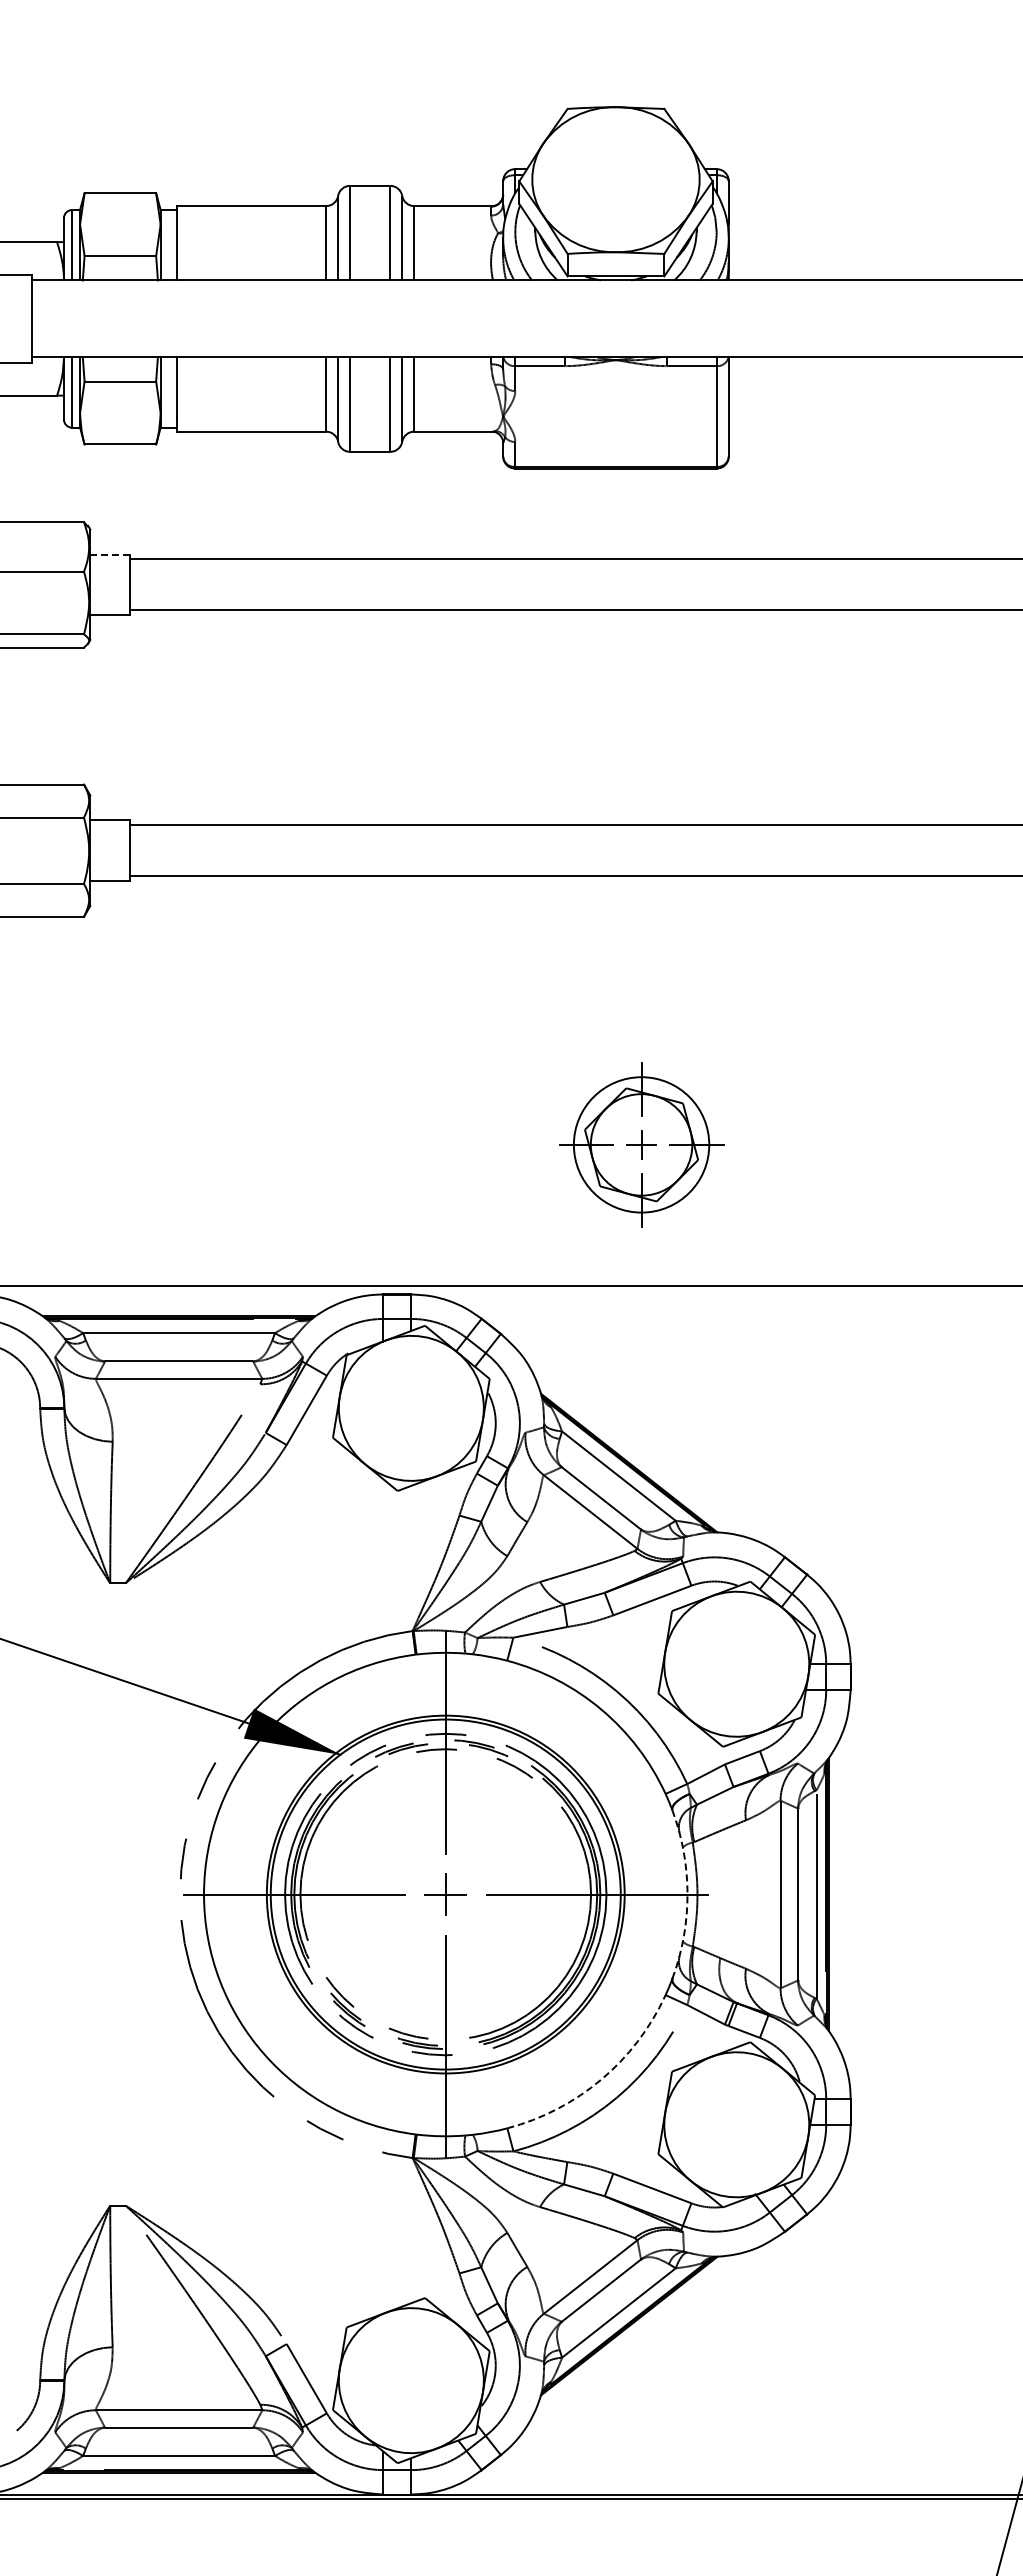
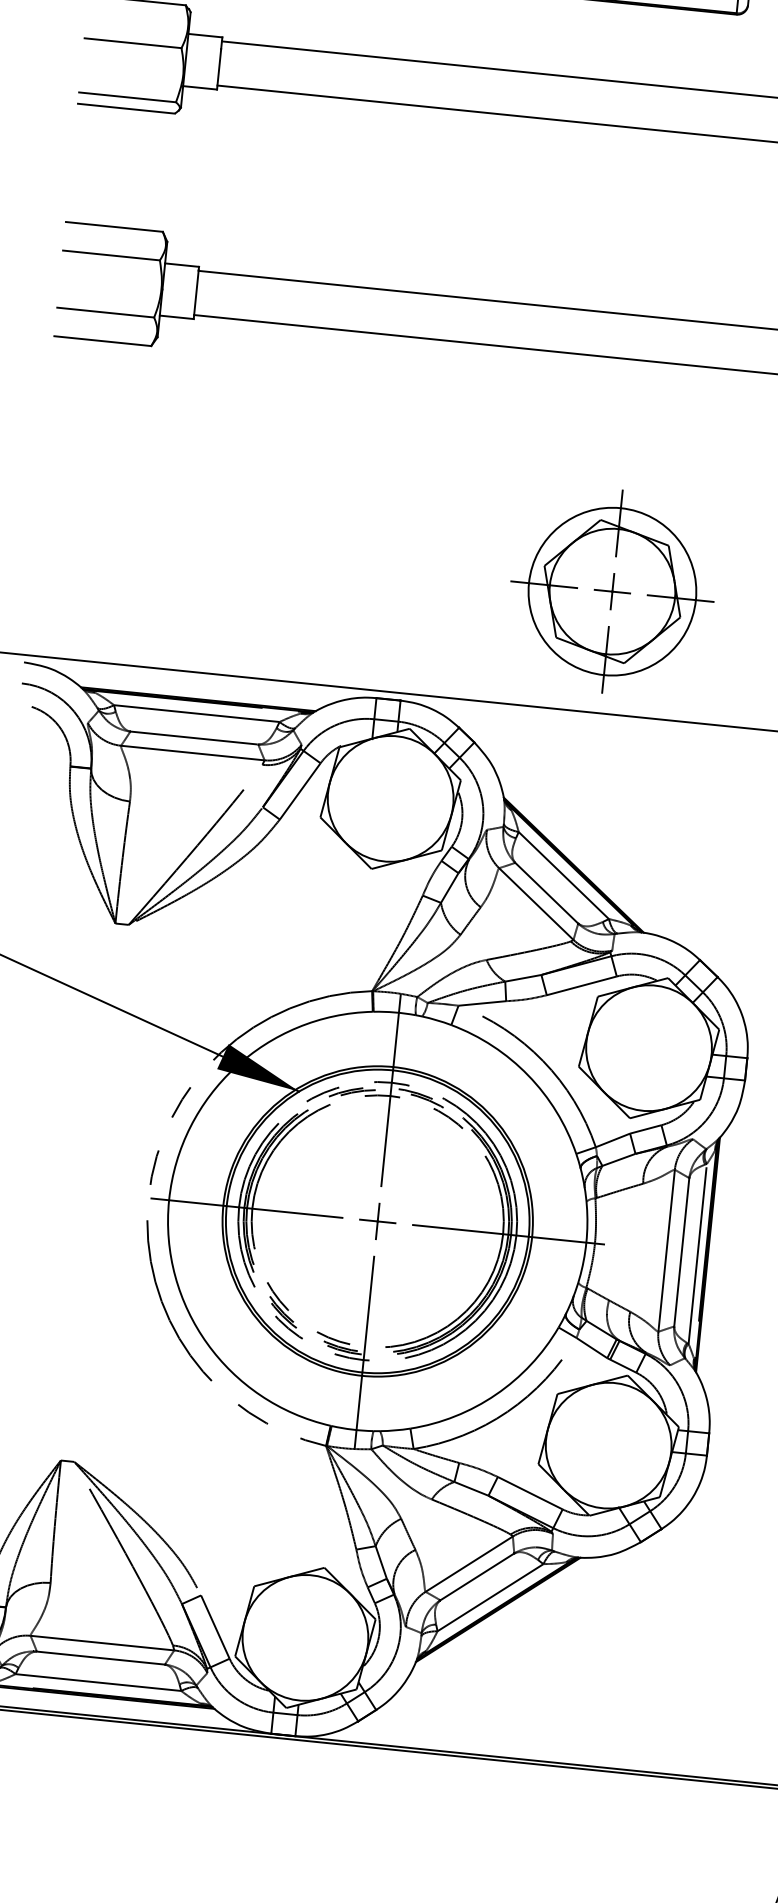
line: (109, 554) -> (205, 35), dashed -> solid
part: (641, 1144) -> (612, 591), size x1.43
arc: (687, 1894) -> (586, 1242), dashed -> solid
arc: (601, 2079) -> (495, 1394), dashed -> solid

